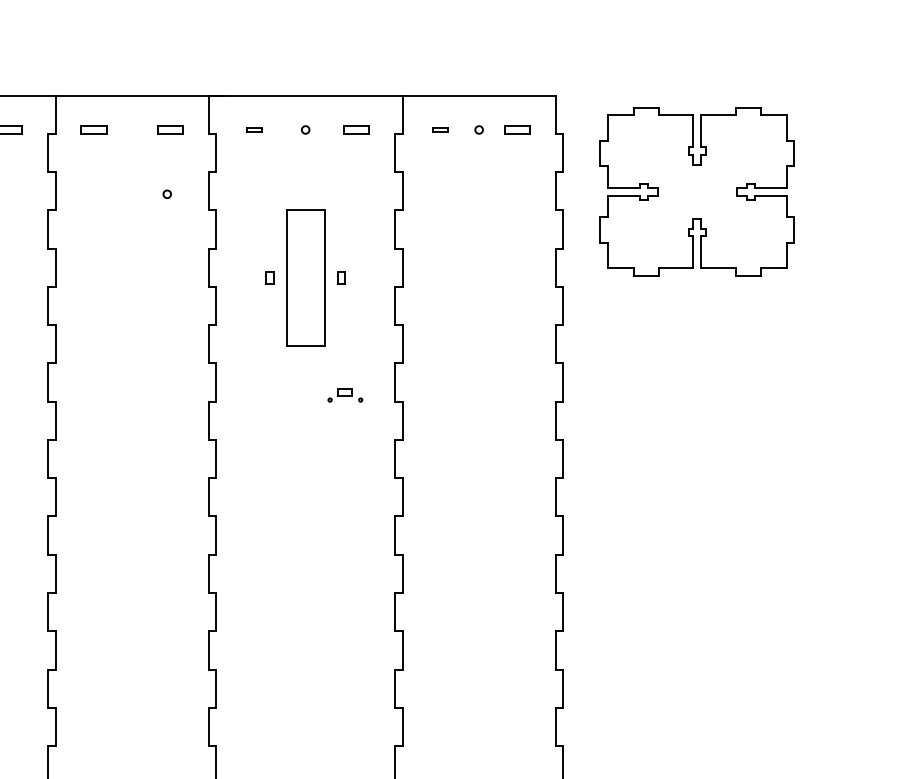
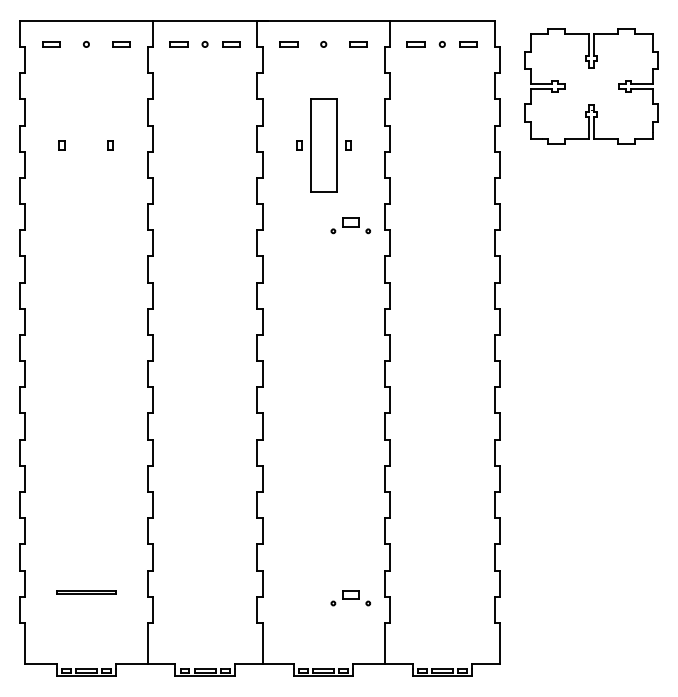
part: (254, 130) -> (288, 44), size x1.67
part: (439, 130) -> (415, 44), size x1.67
circle: (166, 194) -> (204, 44), moved
part: (344, 394) -> (350, 225), size x1.67

